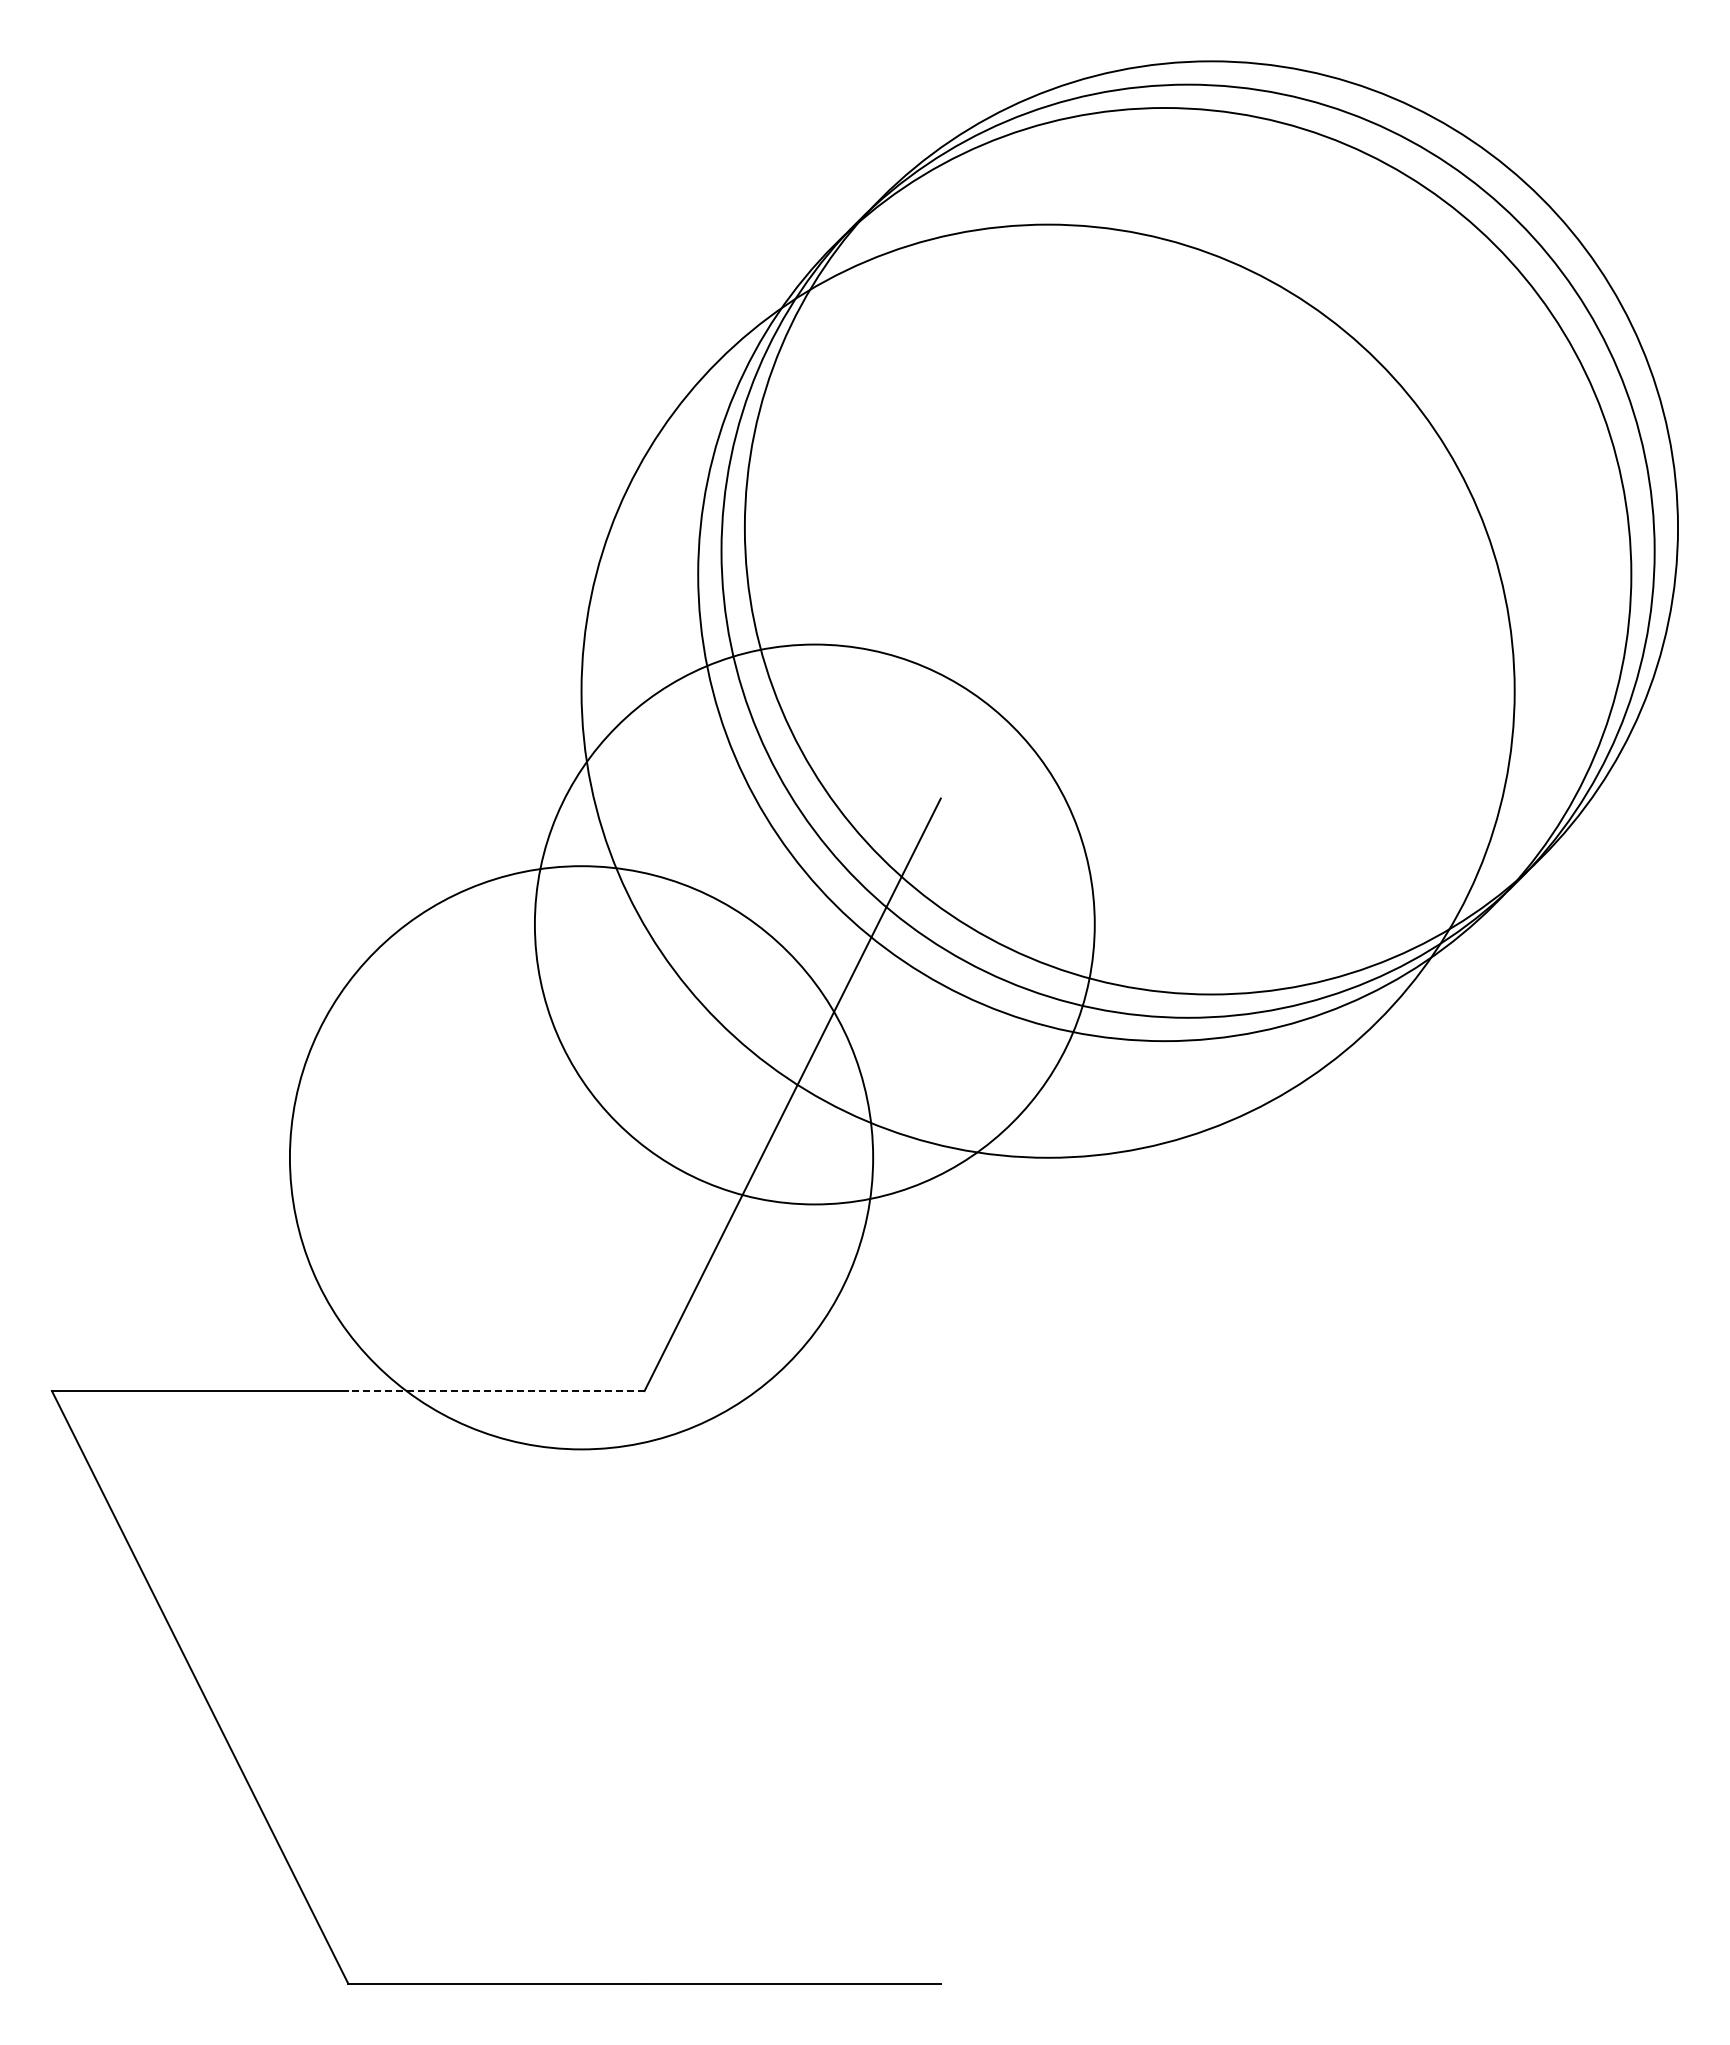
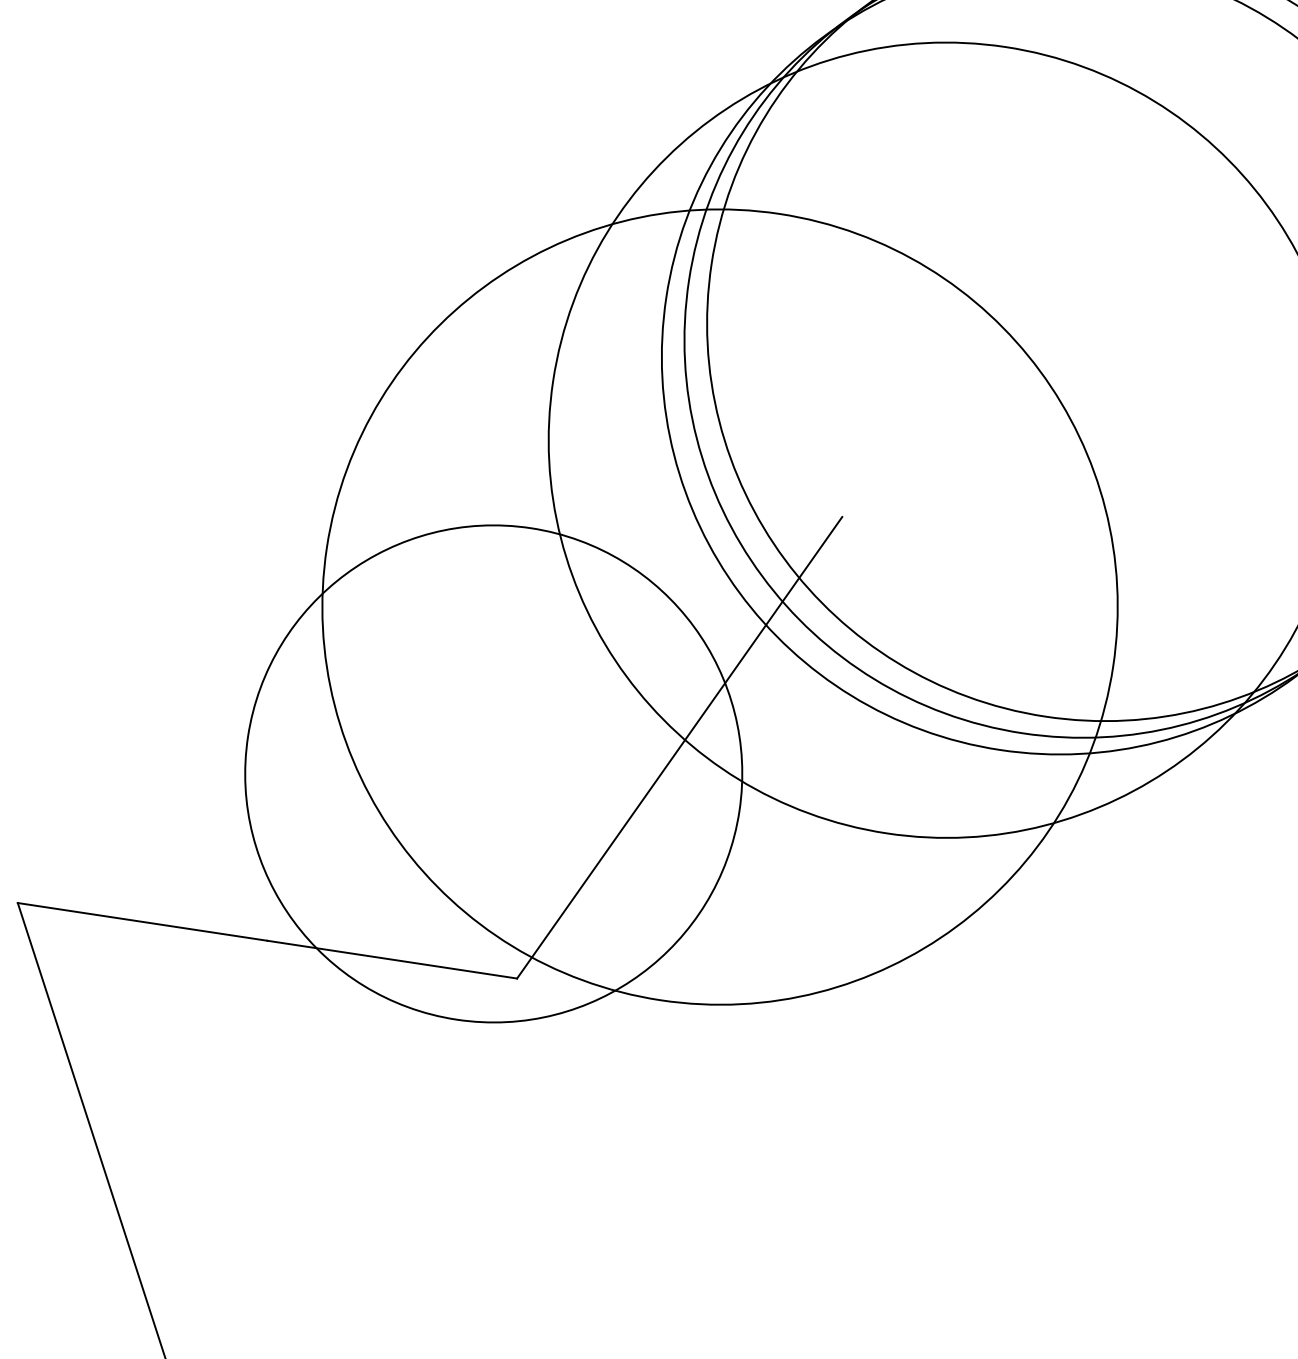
circle: (814, 924) -> (719, 607), size x1.67
line: (495, 1391) -> (391, 959), dashed -> solid

